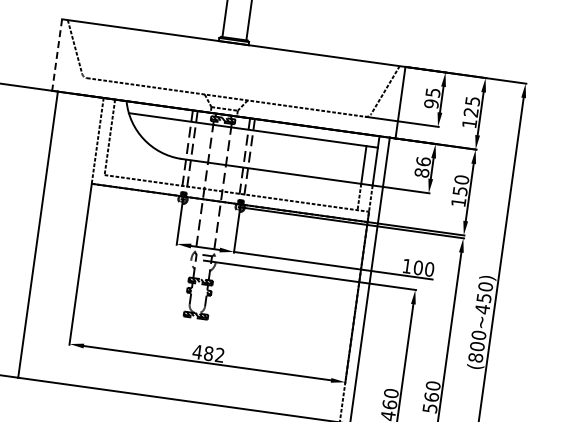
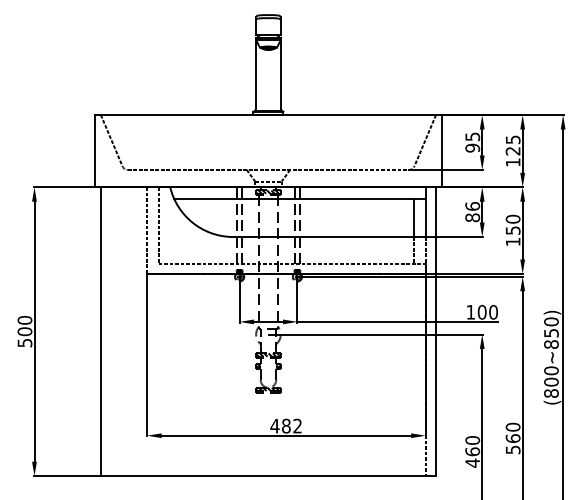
line: (57, 55) -> (95, 151), dashed -> solid
text: (482, 309) -> (551, 344), (800~450) -> (800~850)

